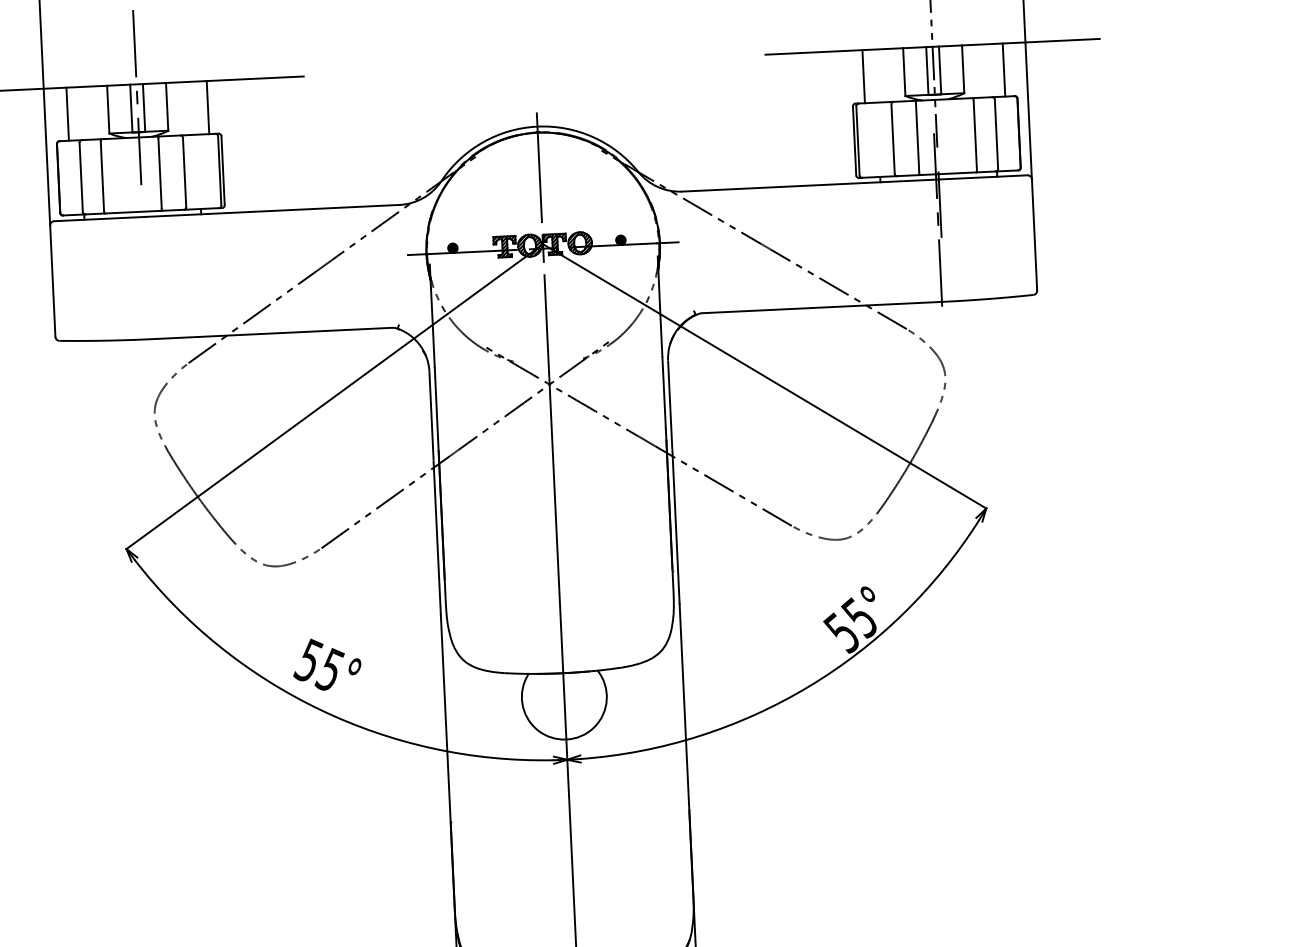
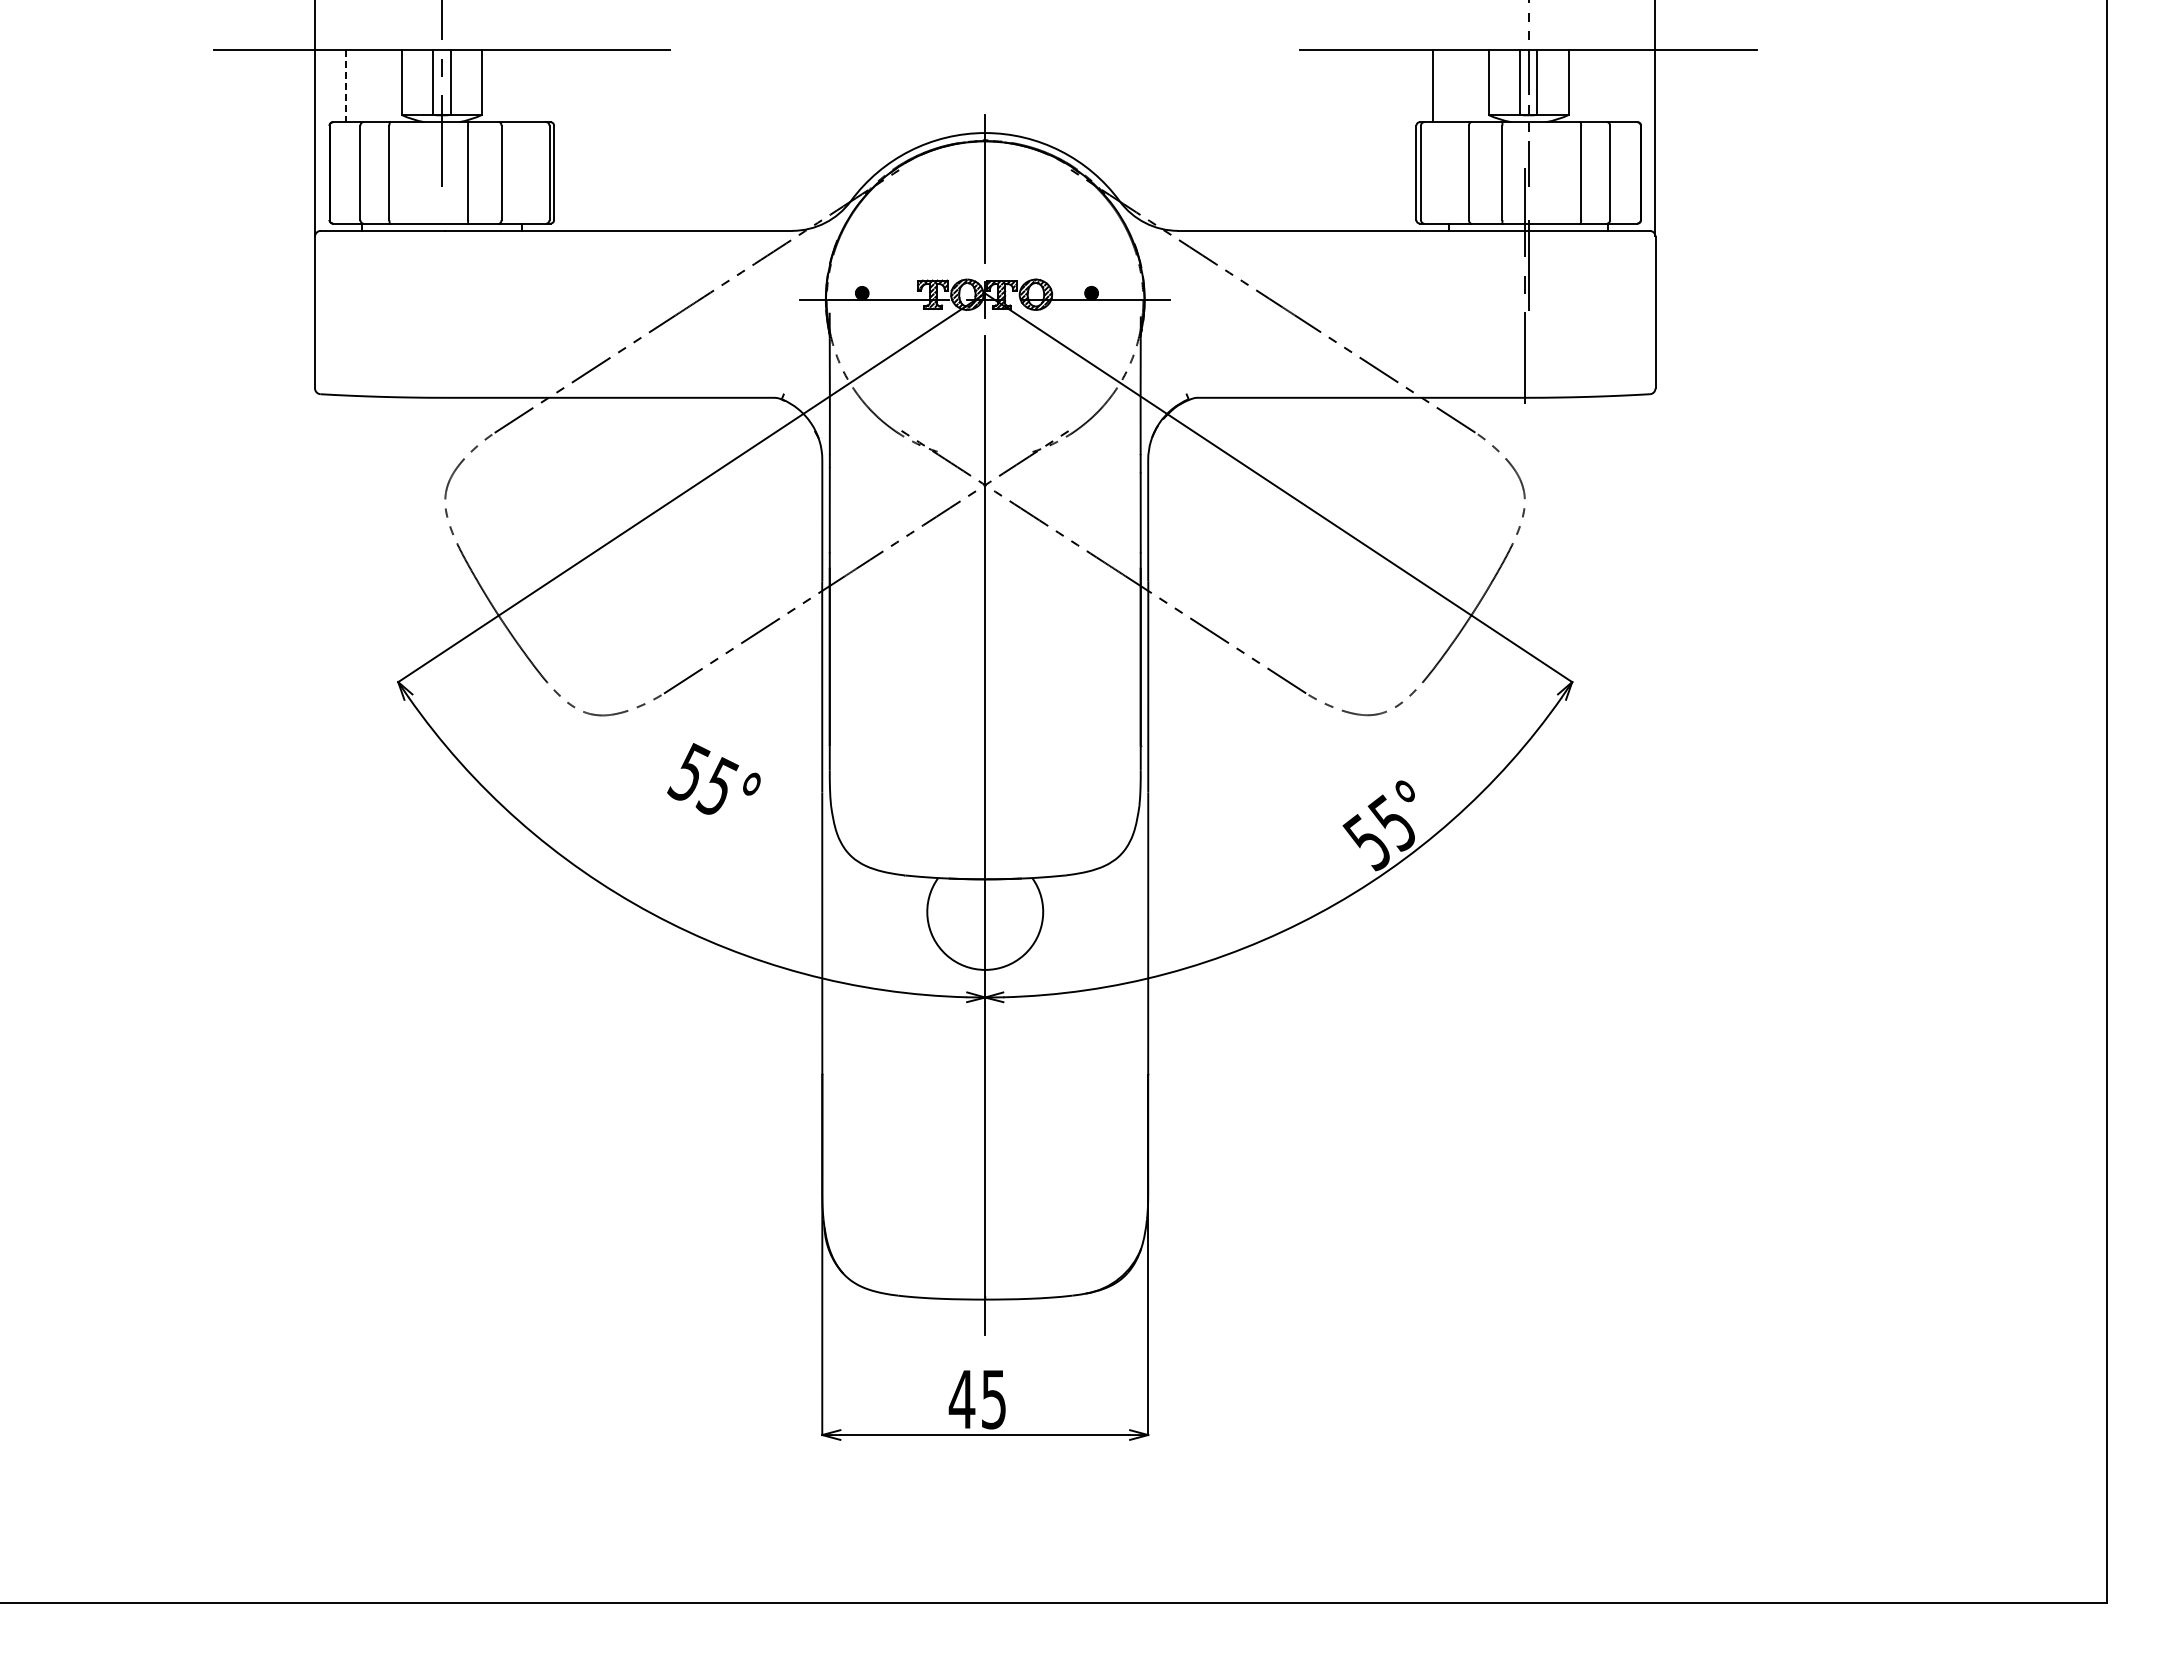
line: (1004, 69) -> (1624, 85), removed
line: (207, 107) -> (537, 85), removed
line: (68, 114) -> (346, 86), solid -> dashed
text: (326, 663) -> (713, 778), moved

